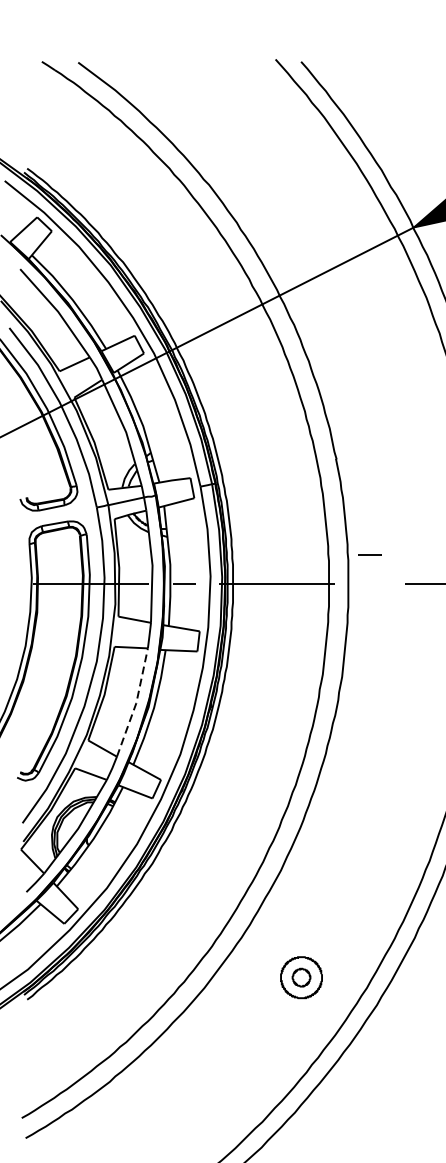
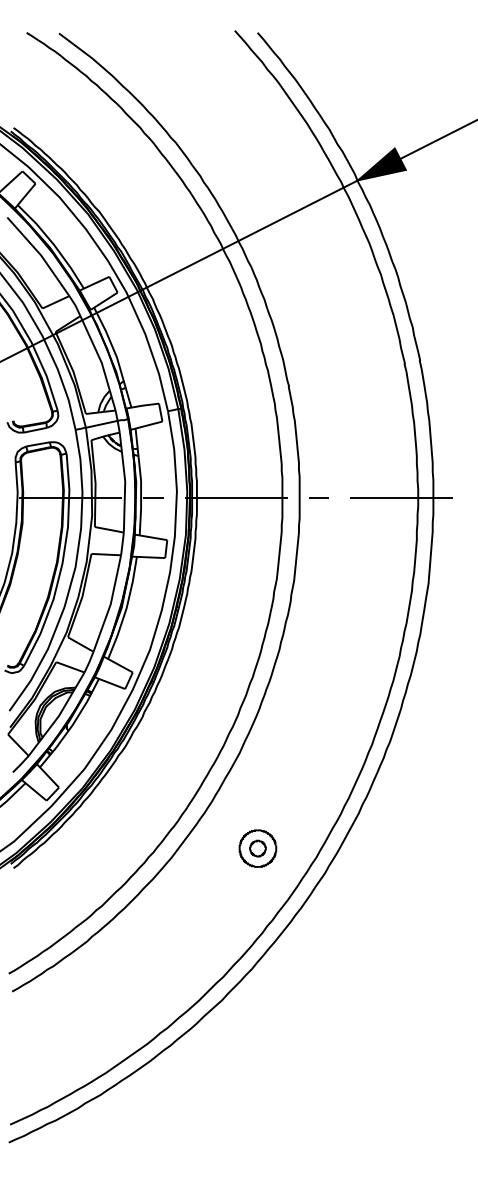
line: (369, 554) -> (318, 497), moved
line: (136, 703) -> (110, 604), dashed -> solid

